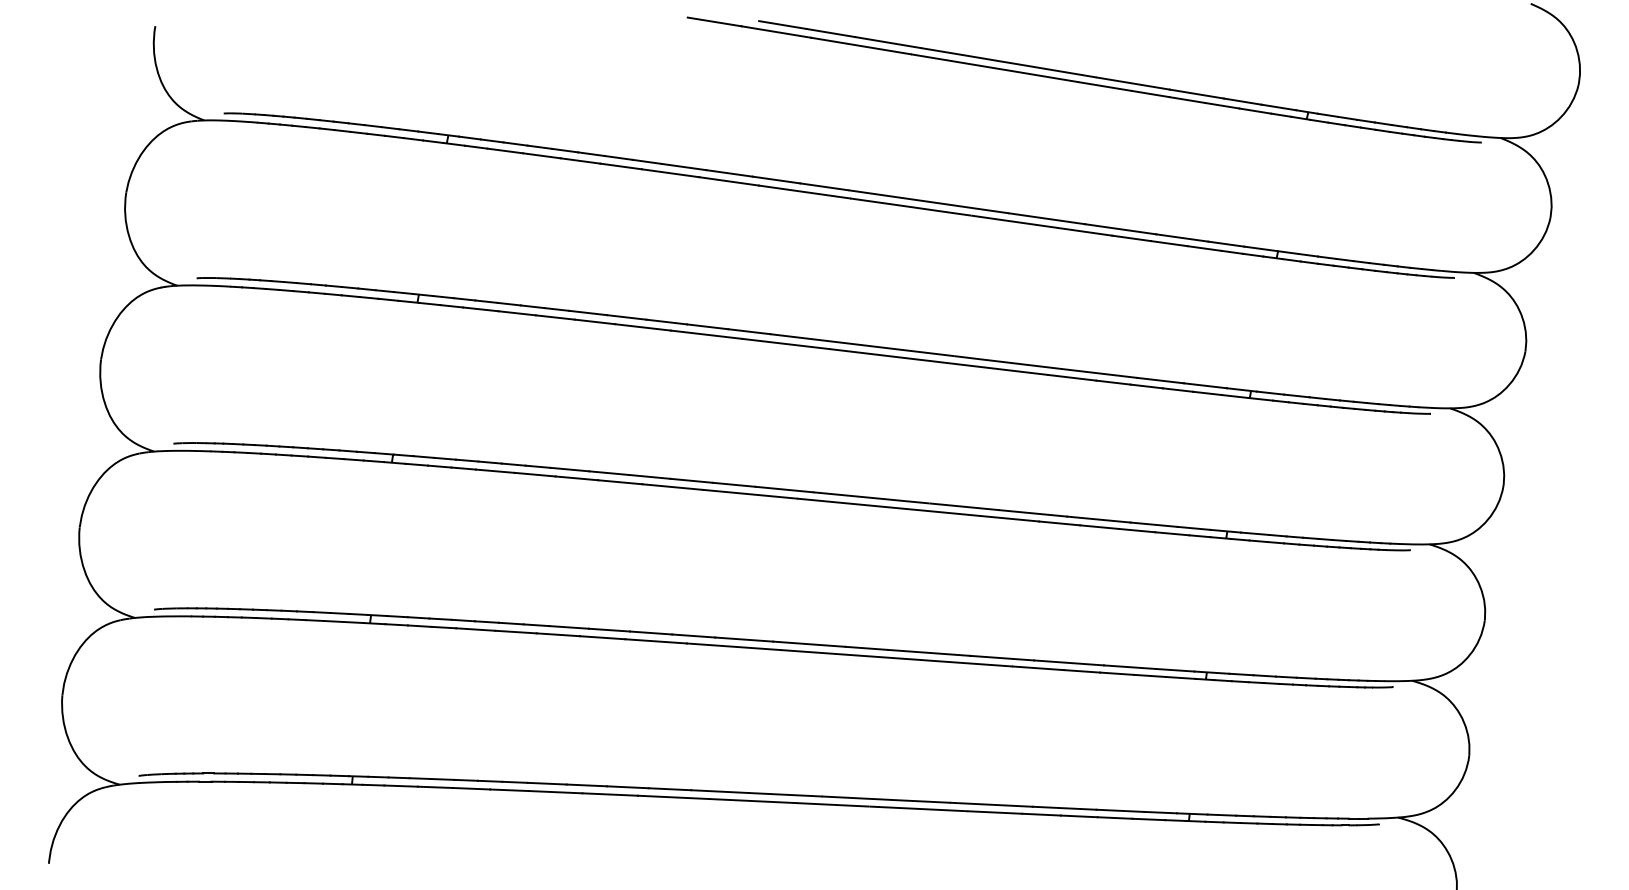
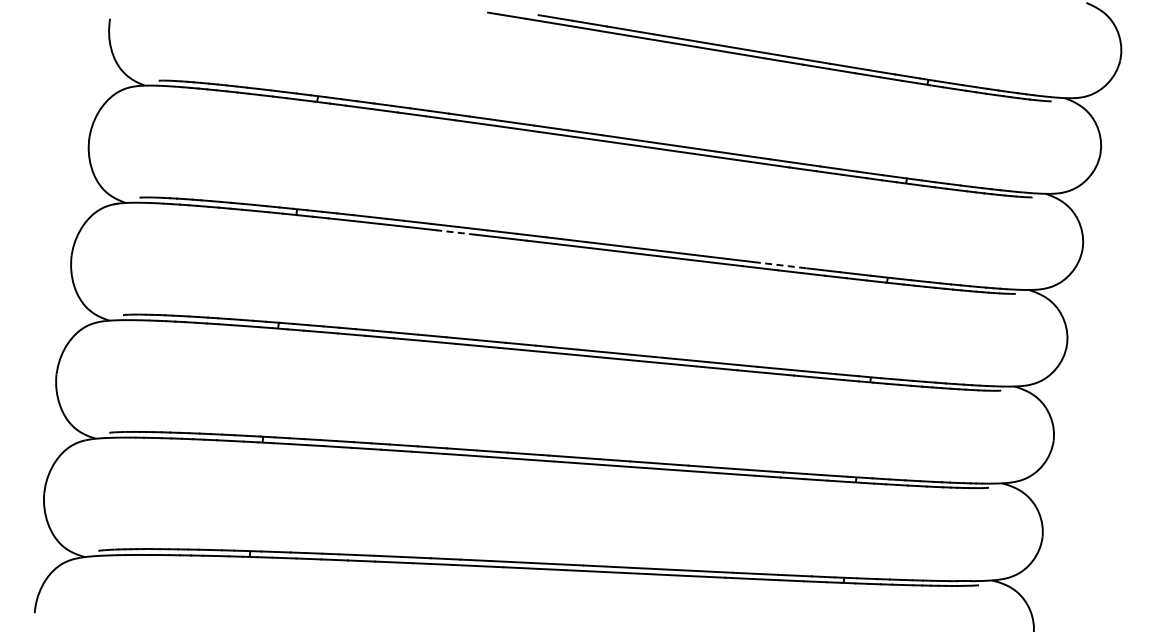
line: (643, 327) -> (456, 232), solid -> dashed
line: (1099, 373) -> (780, 265), solid -> dashed

